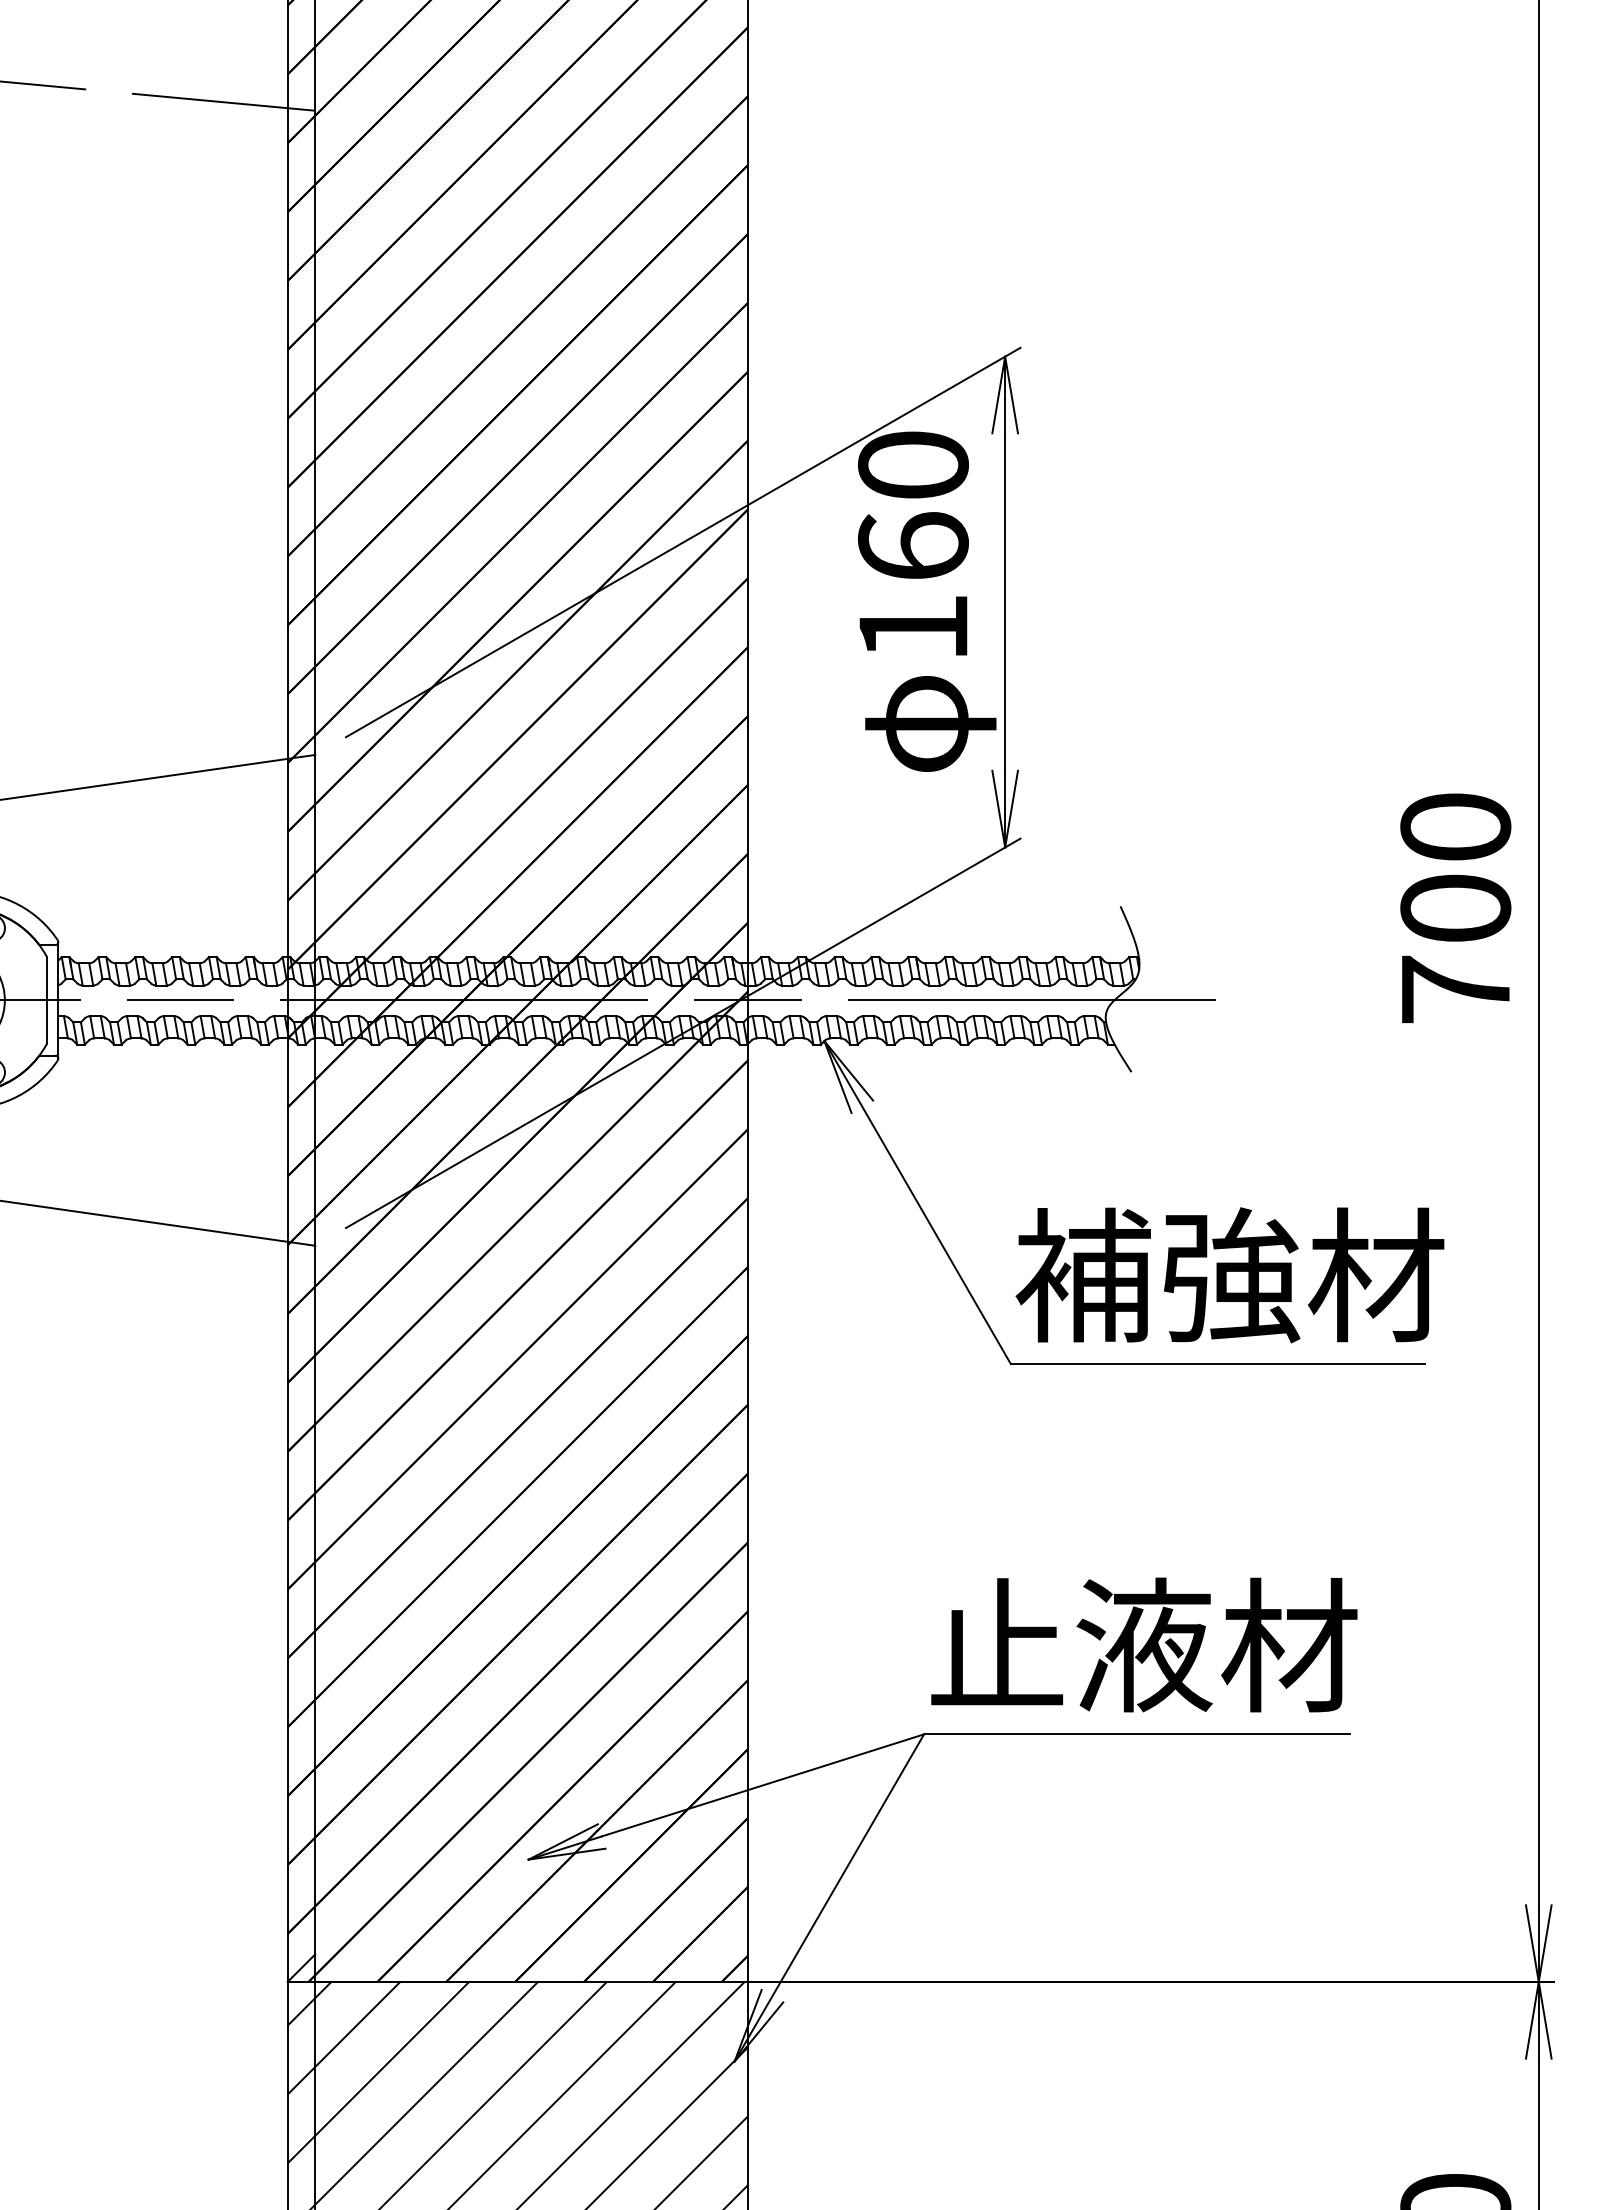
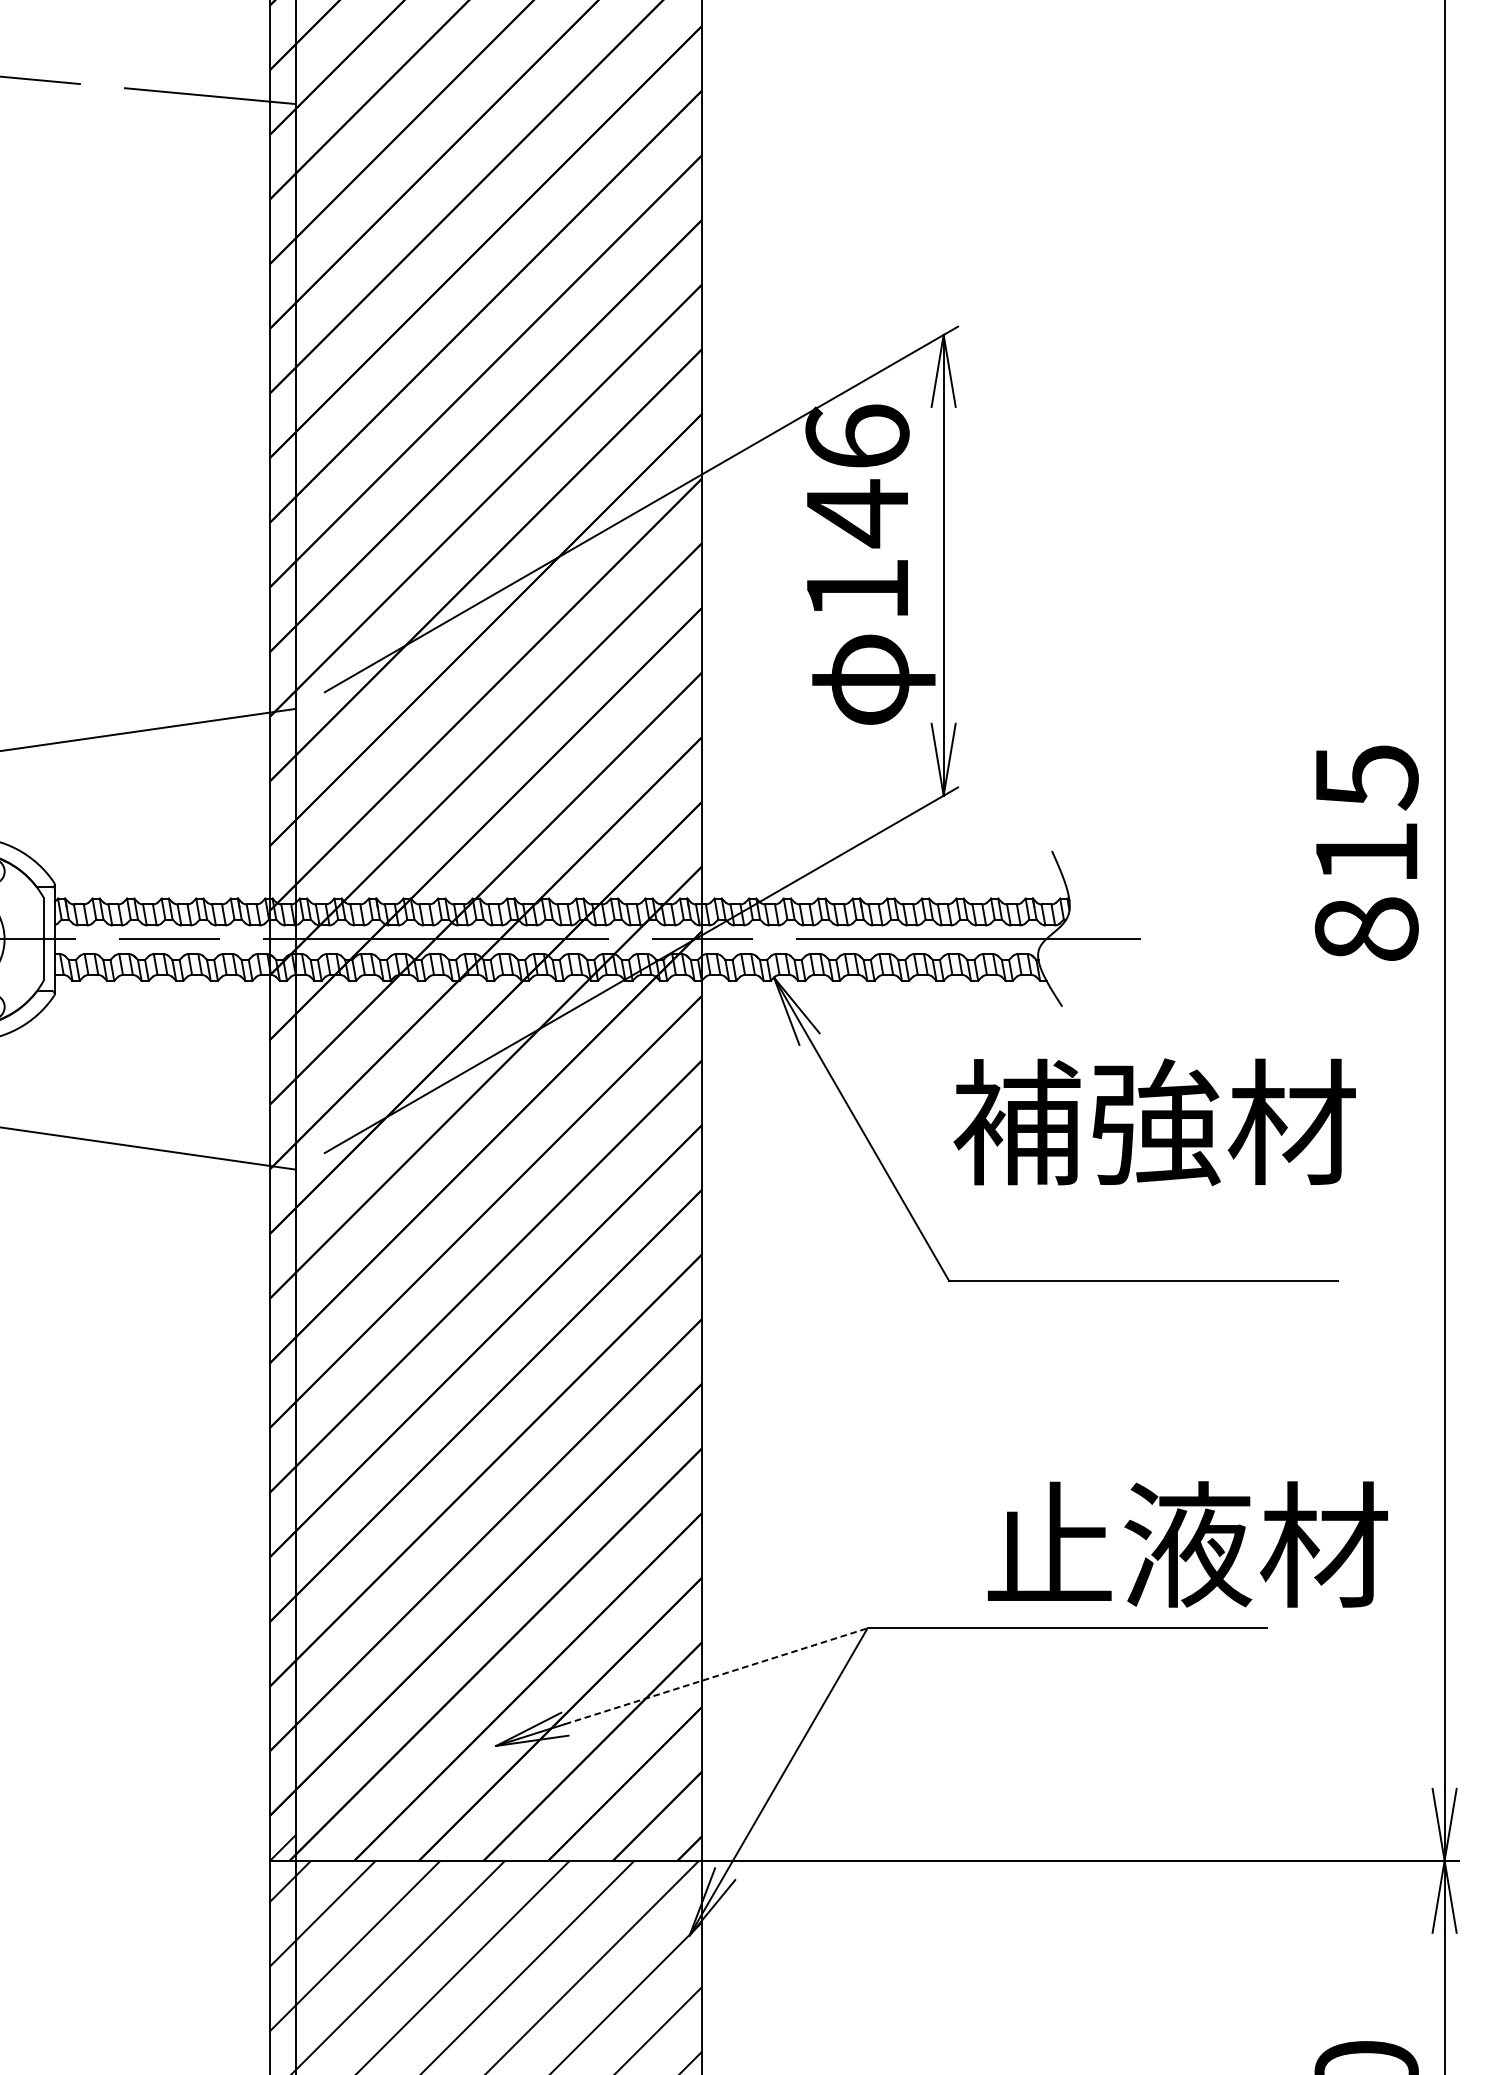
text: (913, 507) -> (857, 476), 160 -> 146
text: (1455, 908) -> (1366, 853), 700 -> 815
text: (1229, 1275) -> (1154, 1122), moved
text: (1144, 1644) -> (1188, 1543), moved
line: (763, 1785) -> (716, 1676), solid -> dashed

